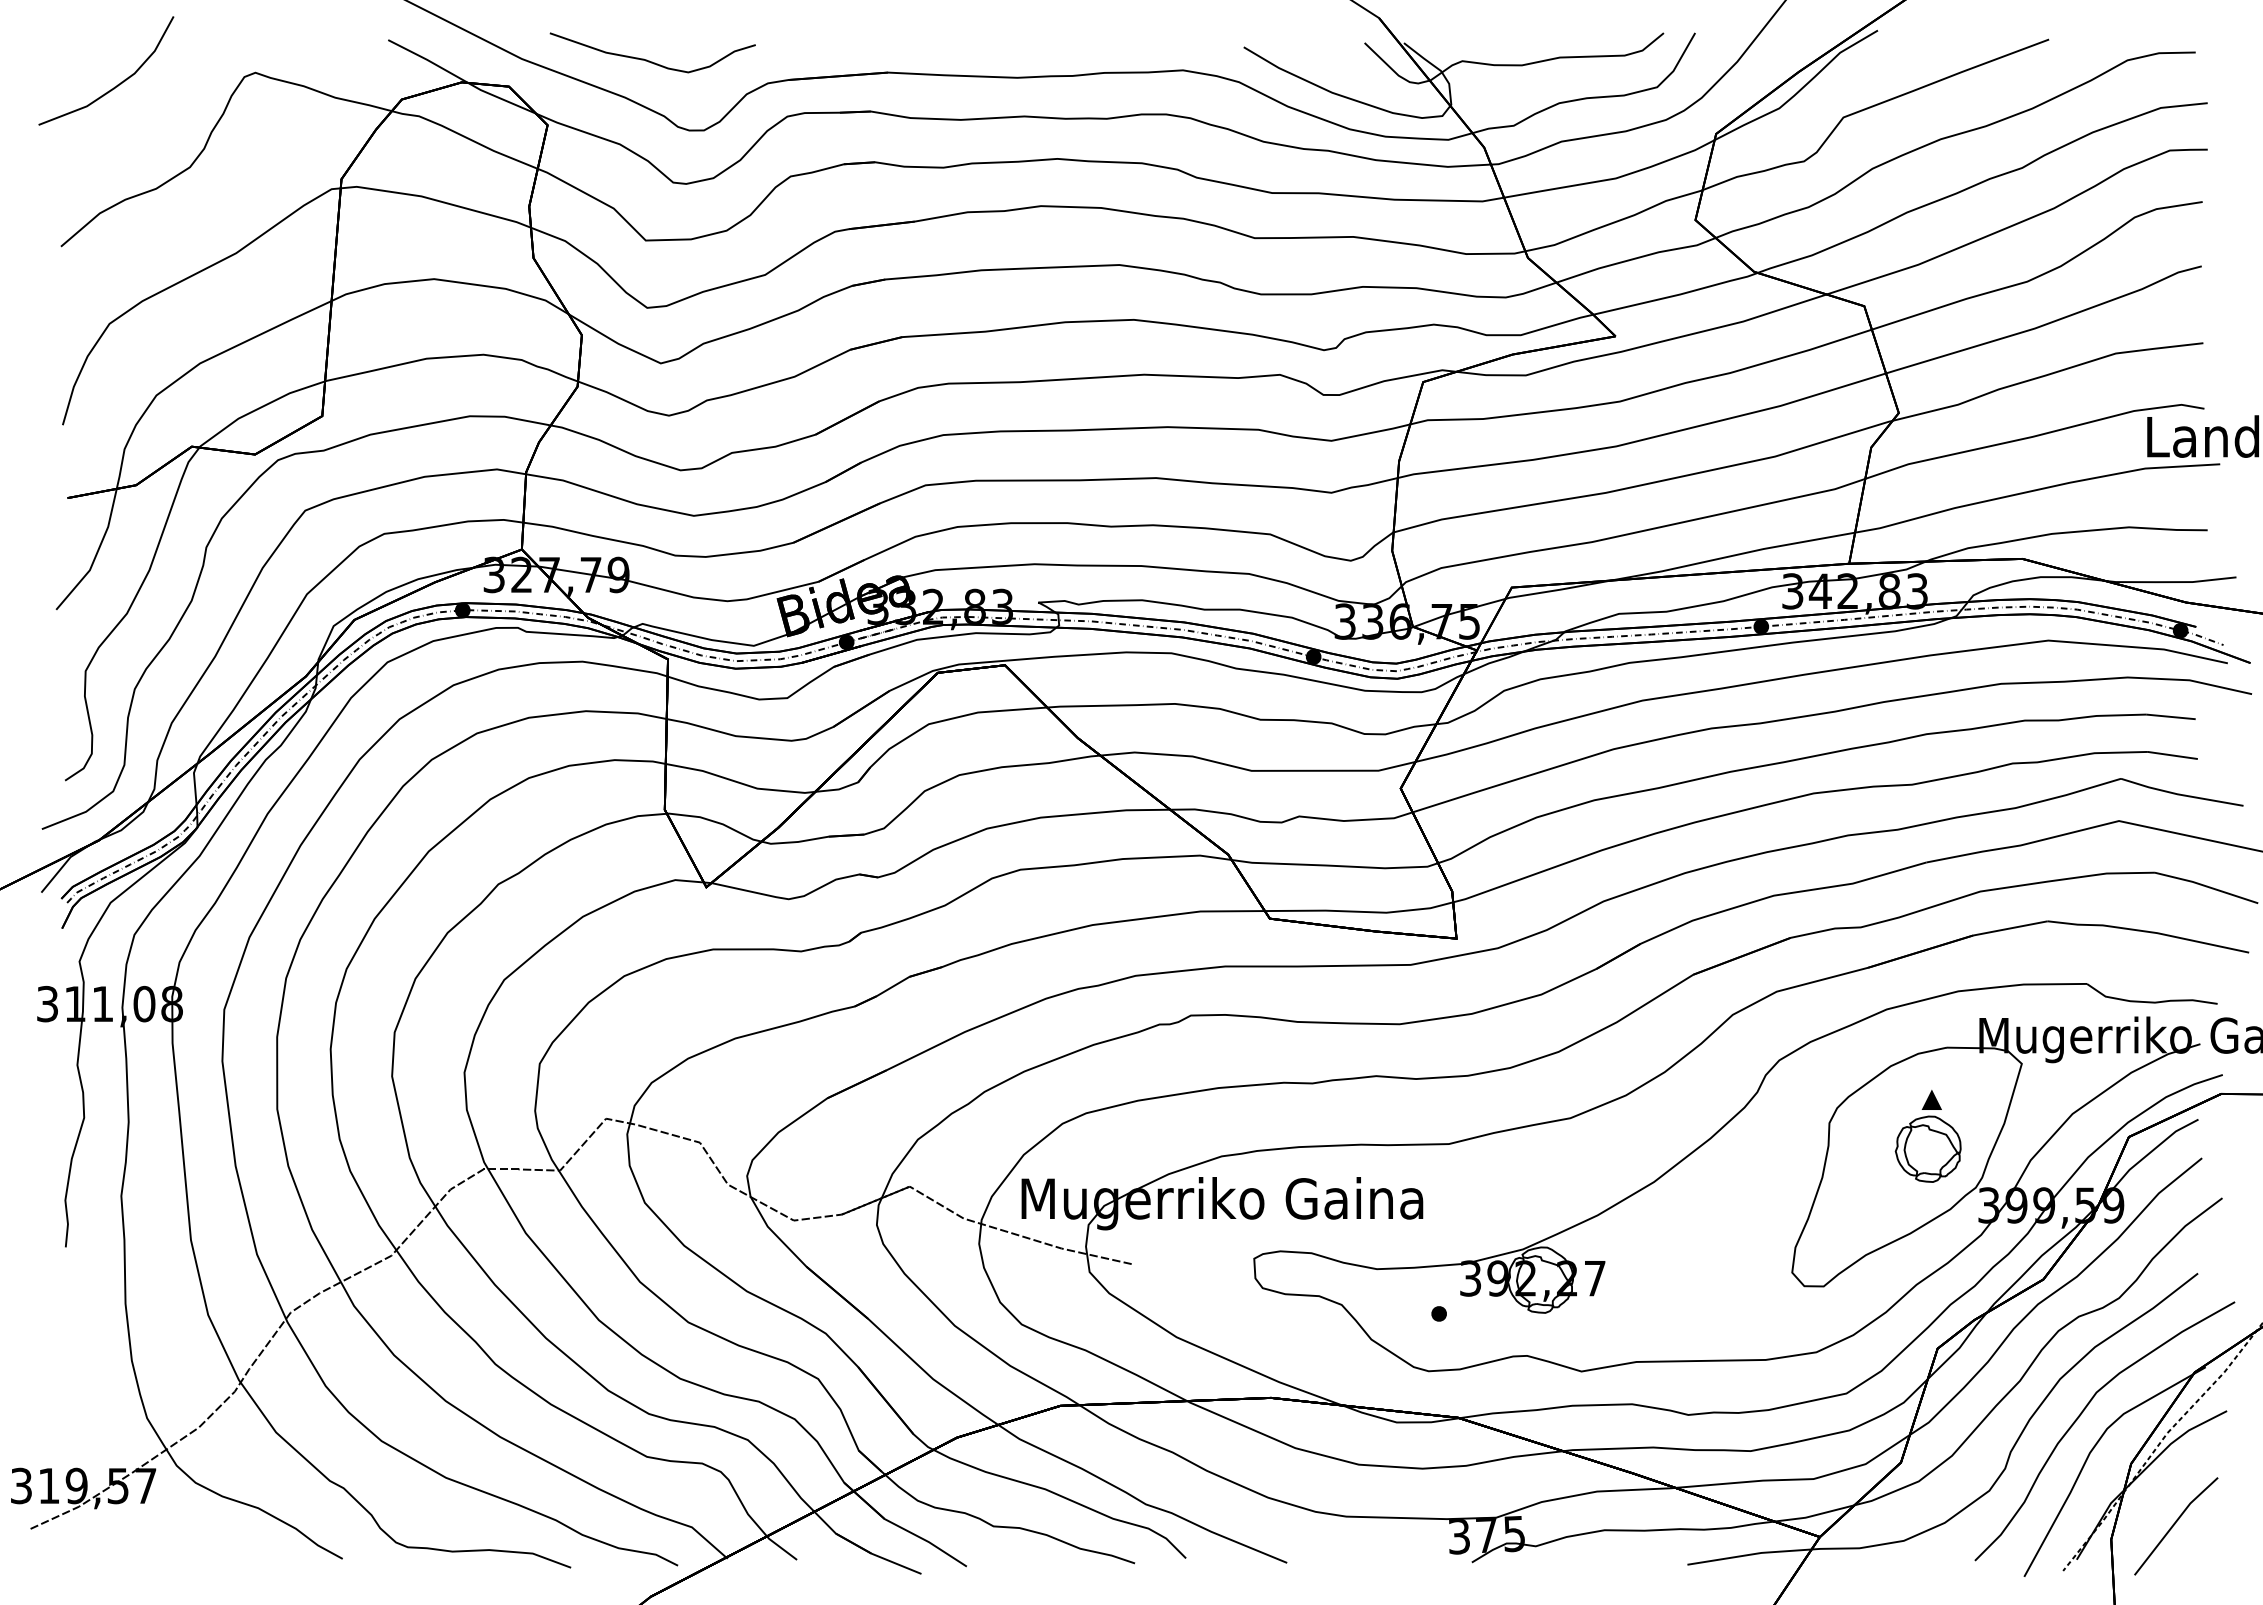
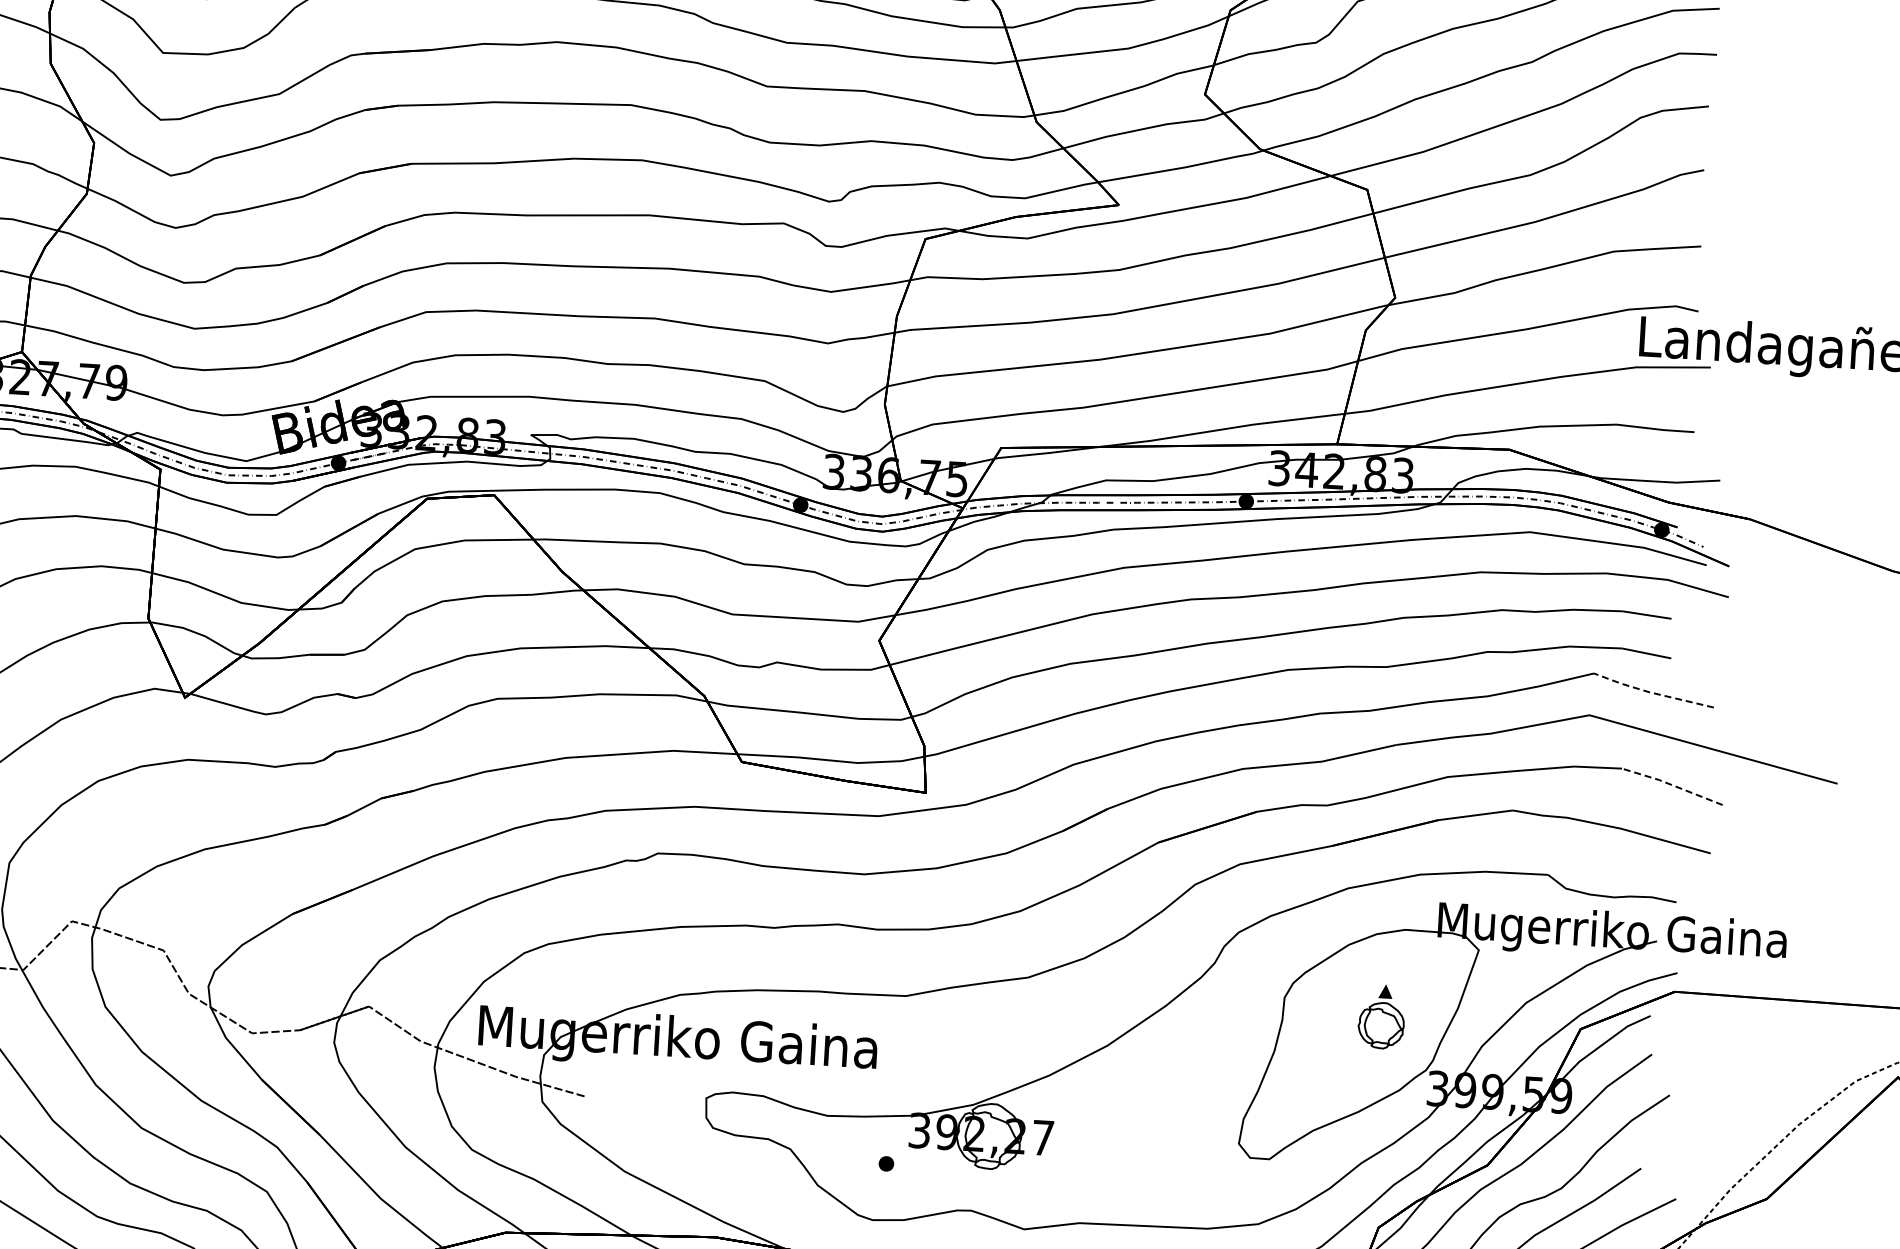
line: (2180, 794) -> (1652, 692), solid -> dashed
line: (2205, 886) -> (1671, 785), solid -> dashed
part: (1927, 1136) -> (1381, 1016), size x0.7

